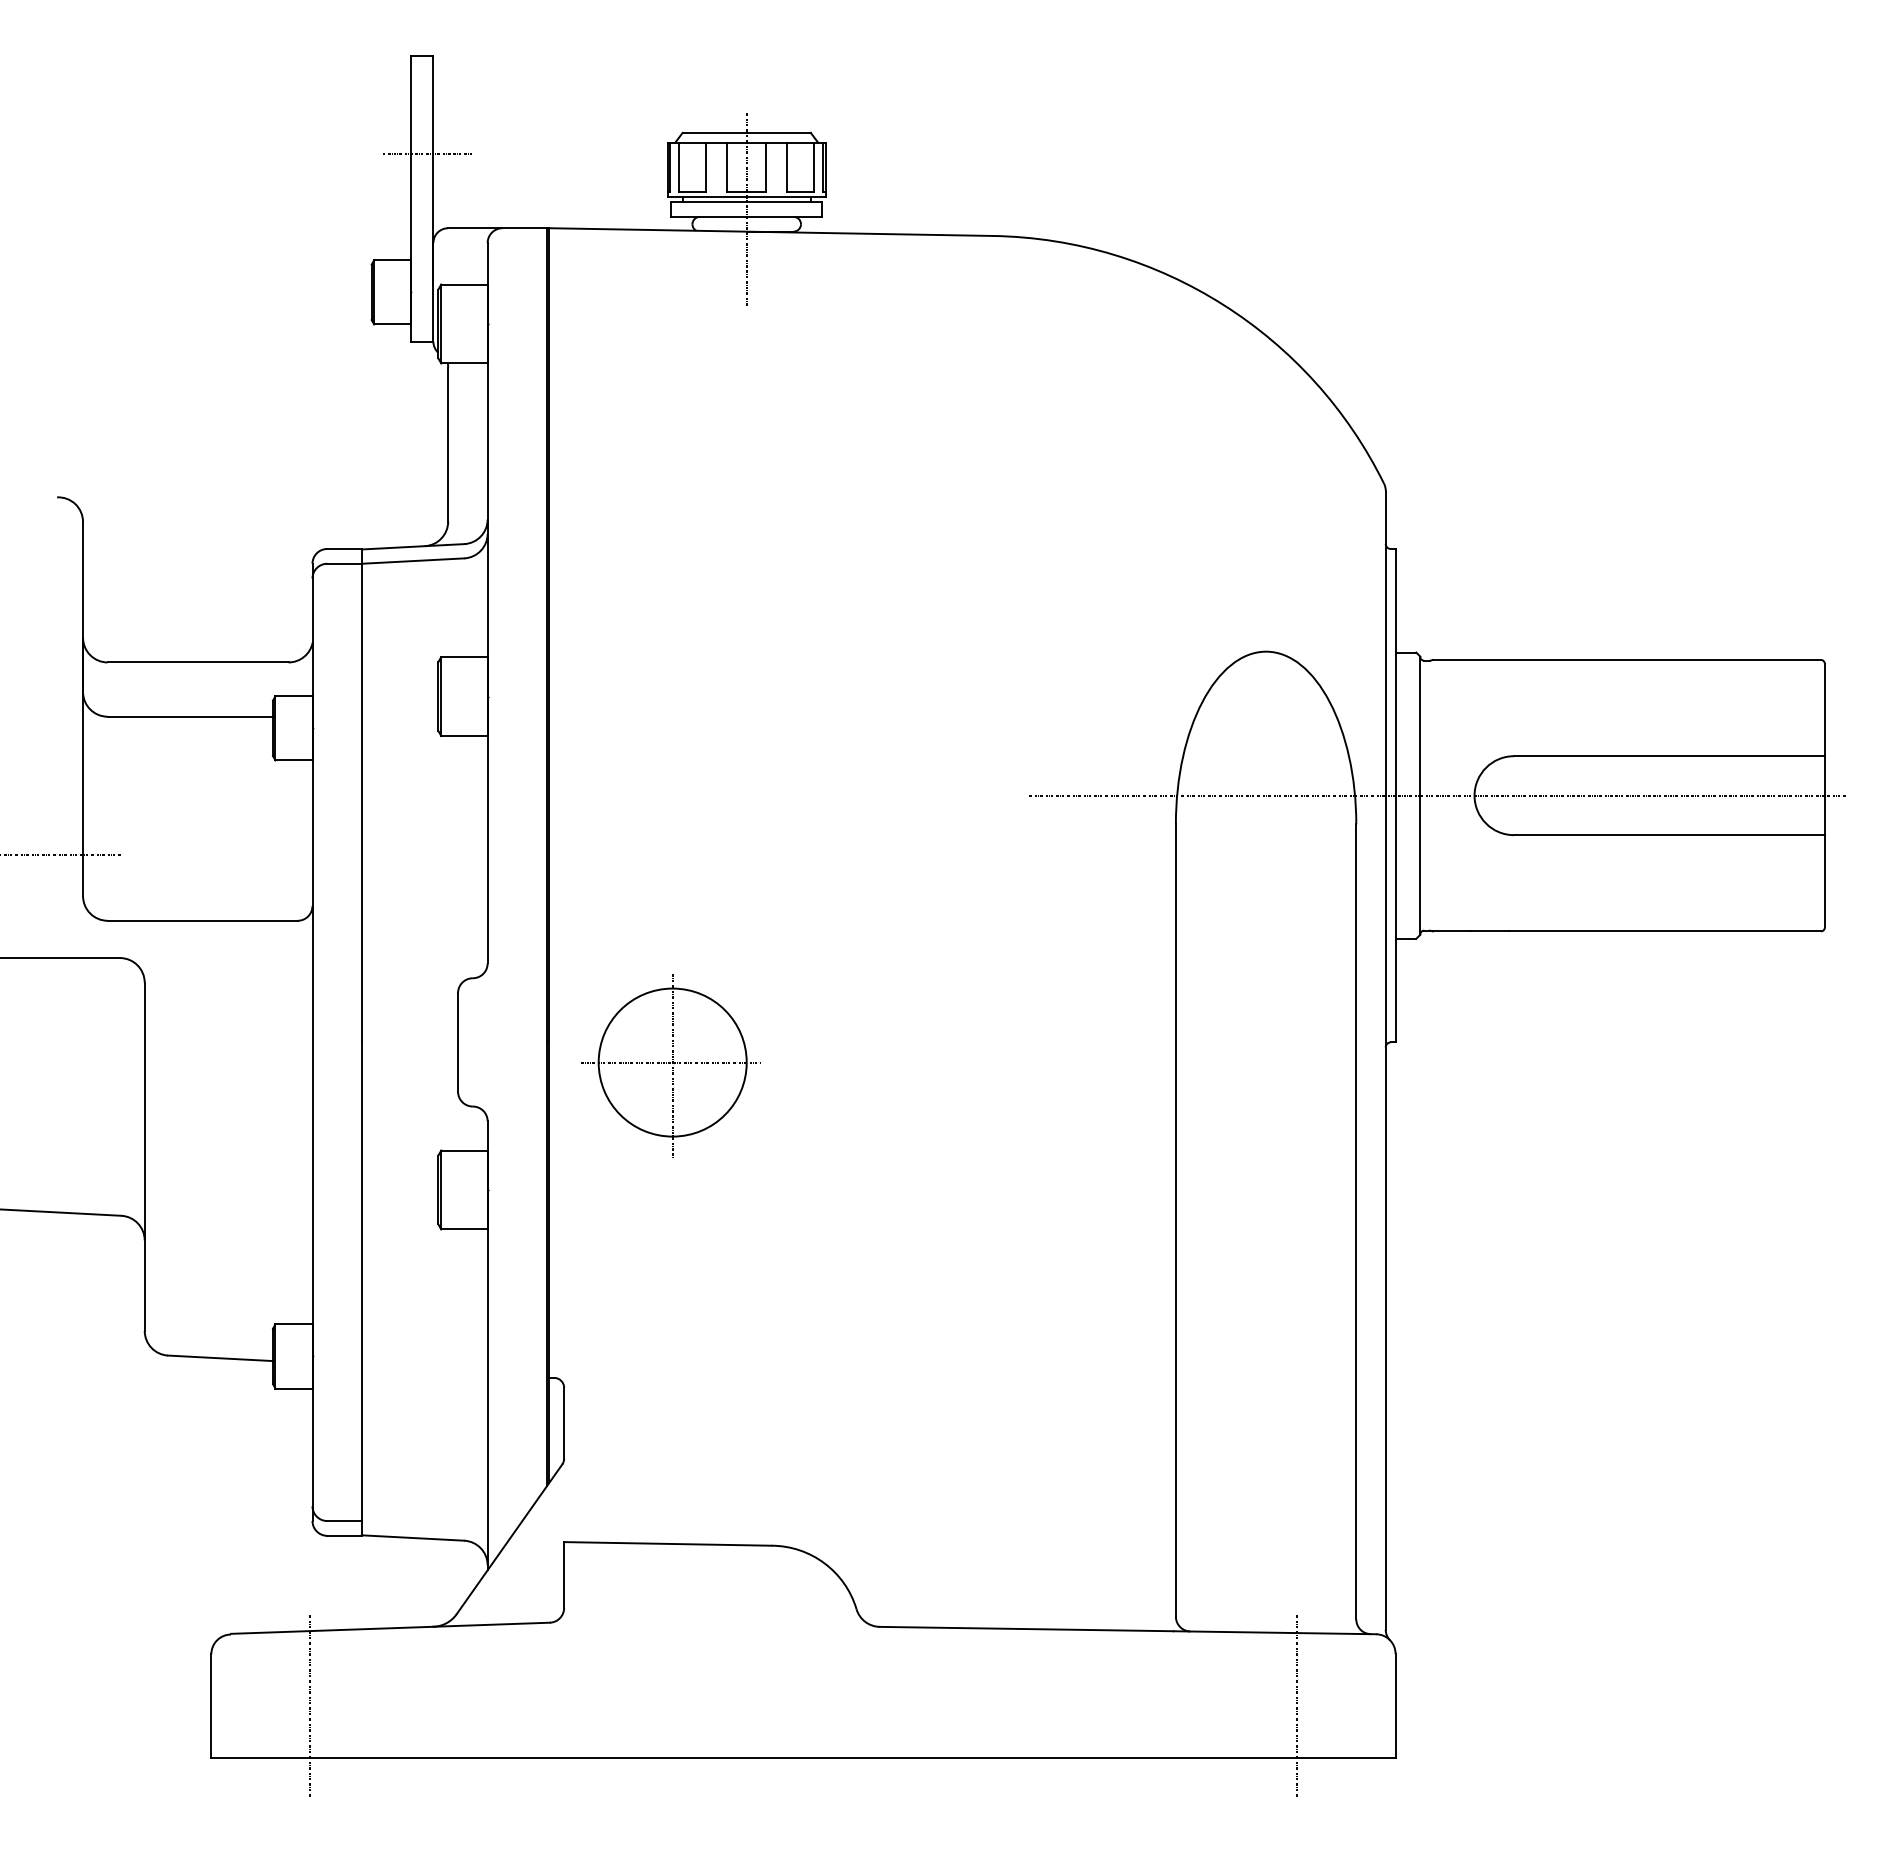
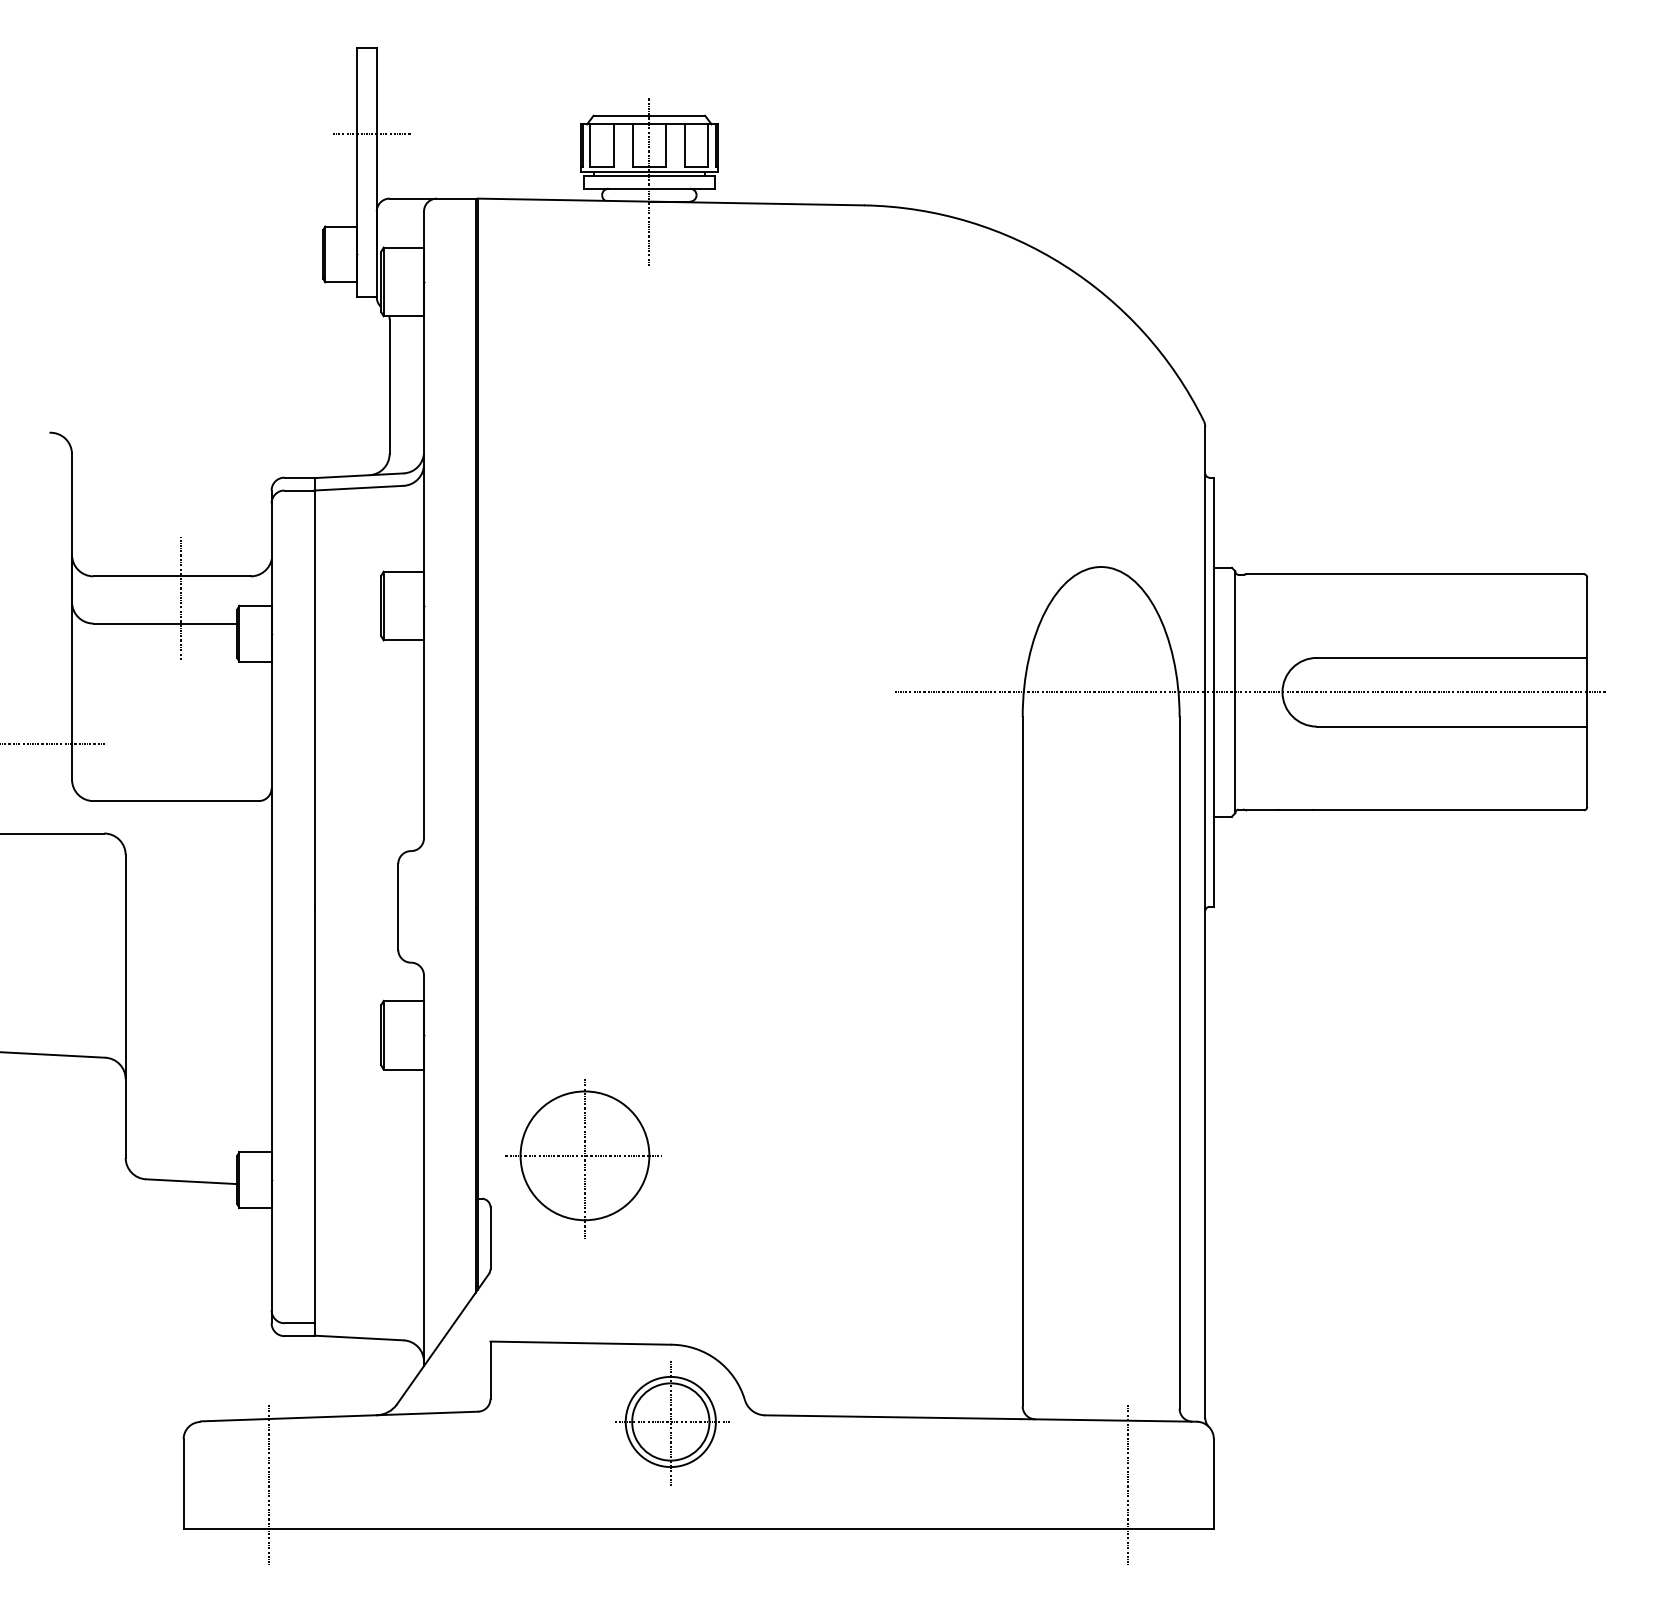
line: (208, 688) -> (181, 599), added
part: (670, 1065) -> (583, 1158), moved
part: (772, 1636) -> (671, 1423), added

